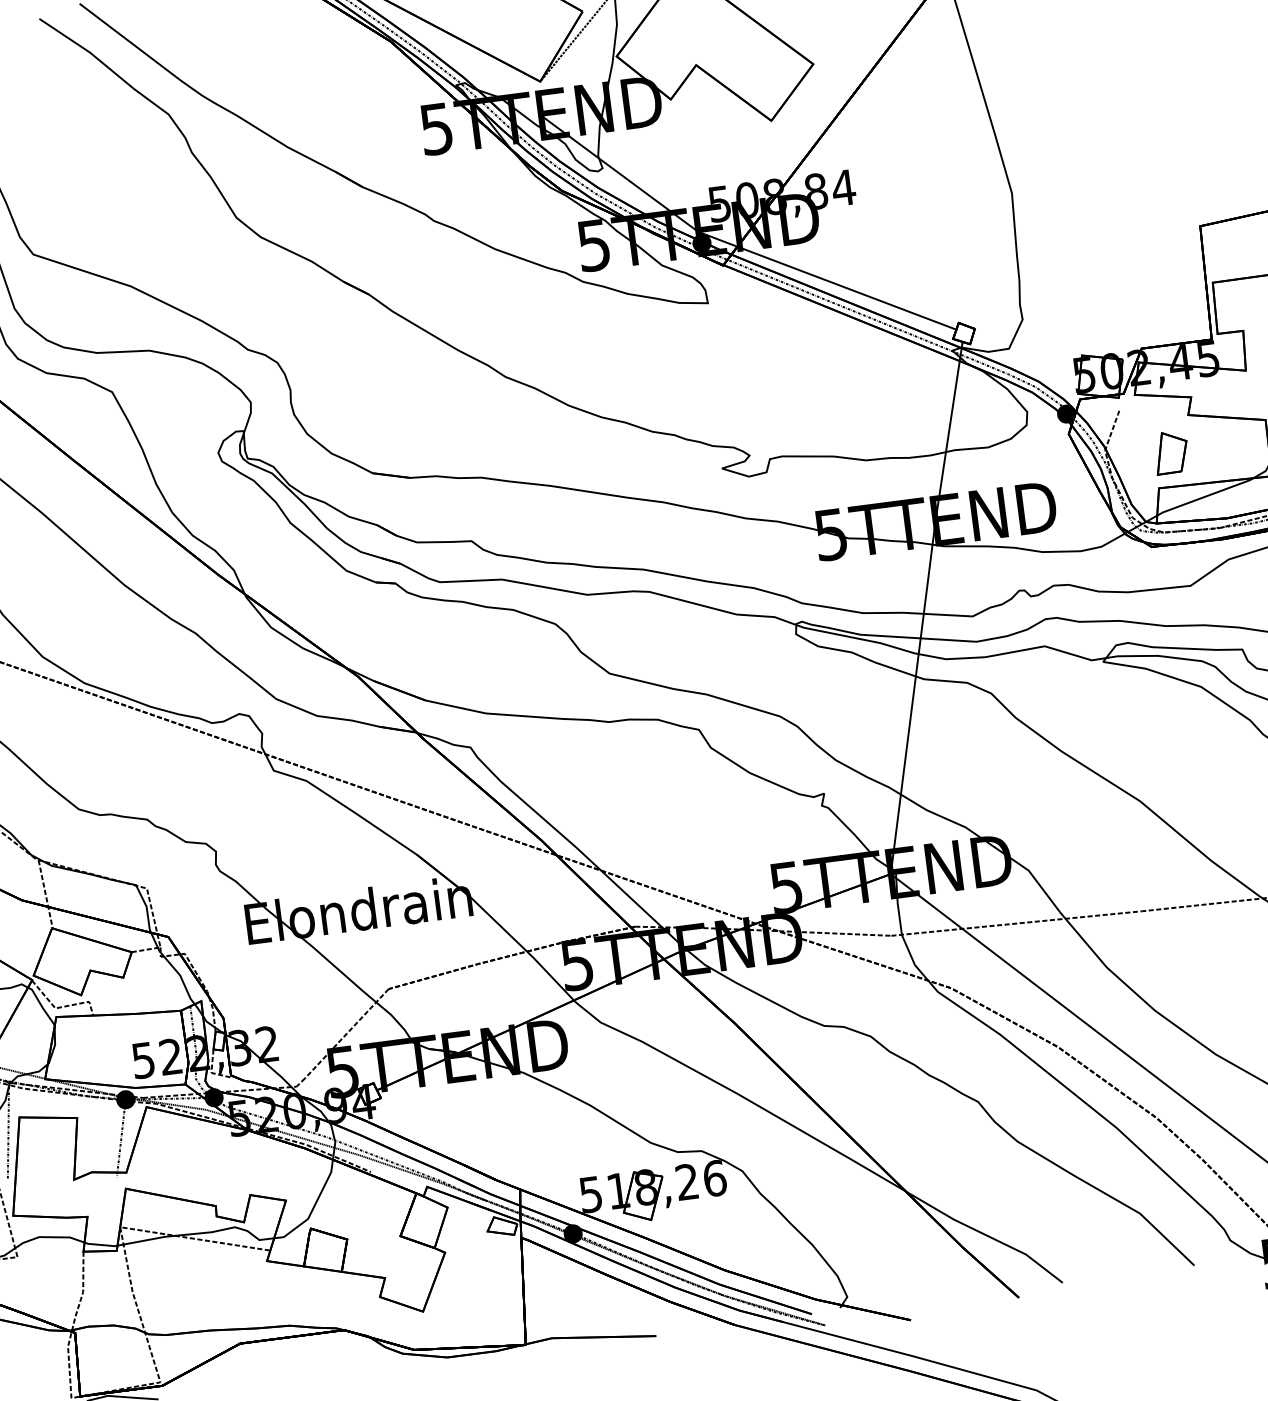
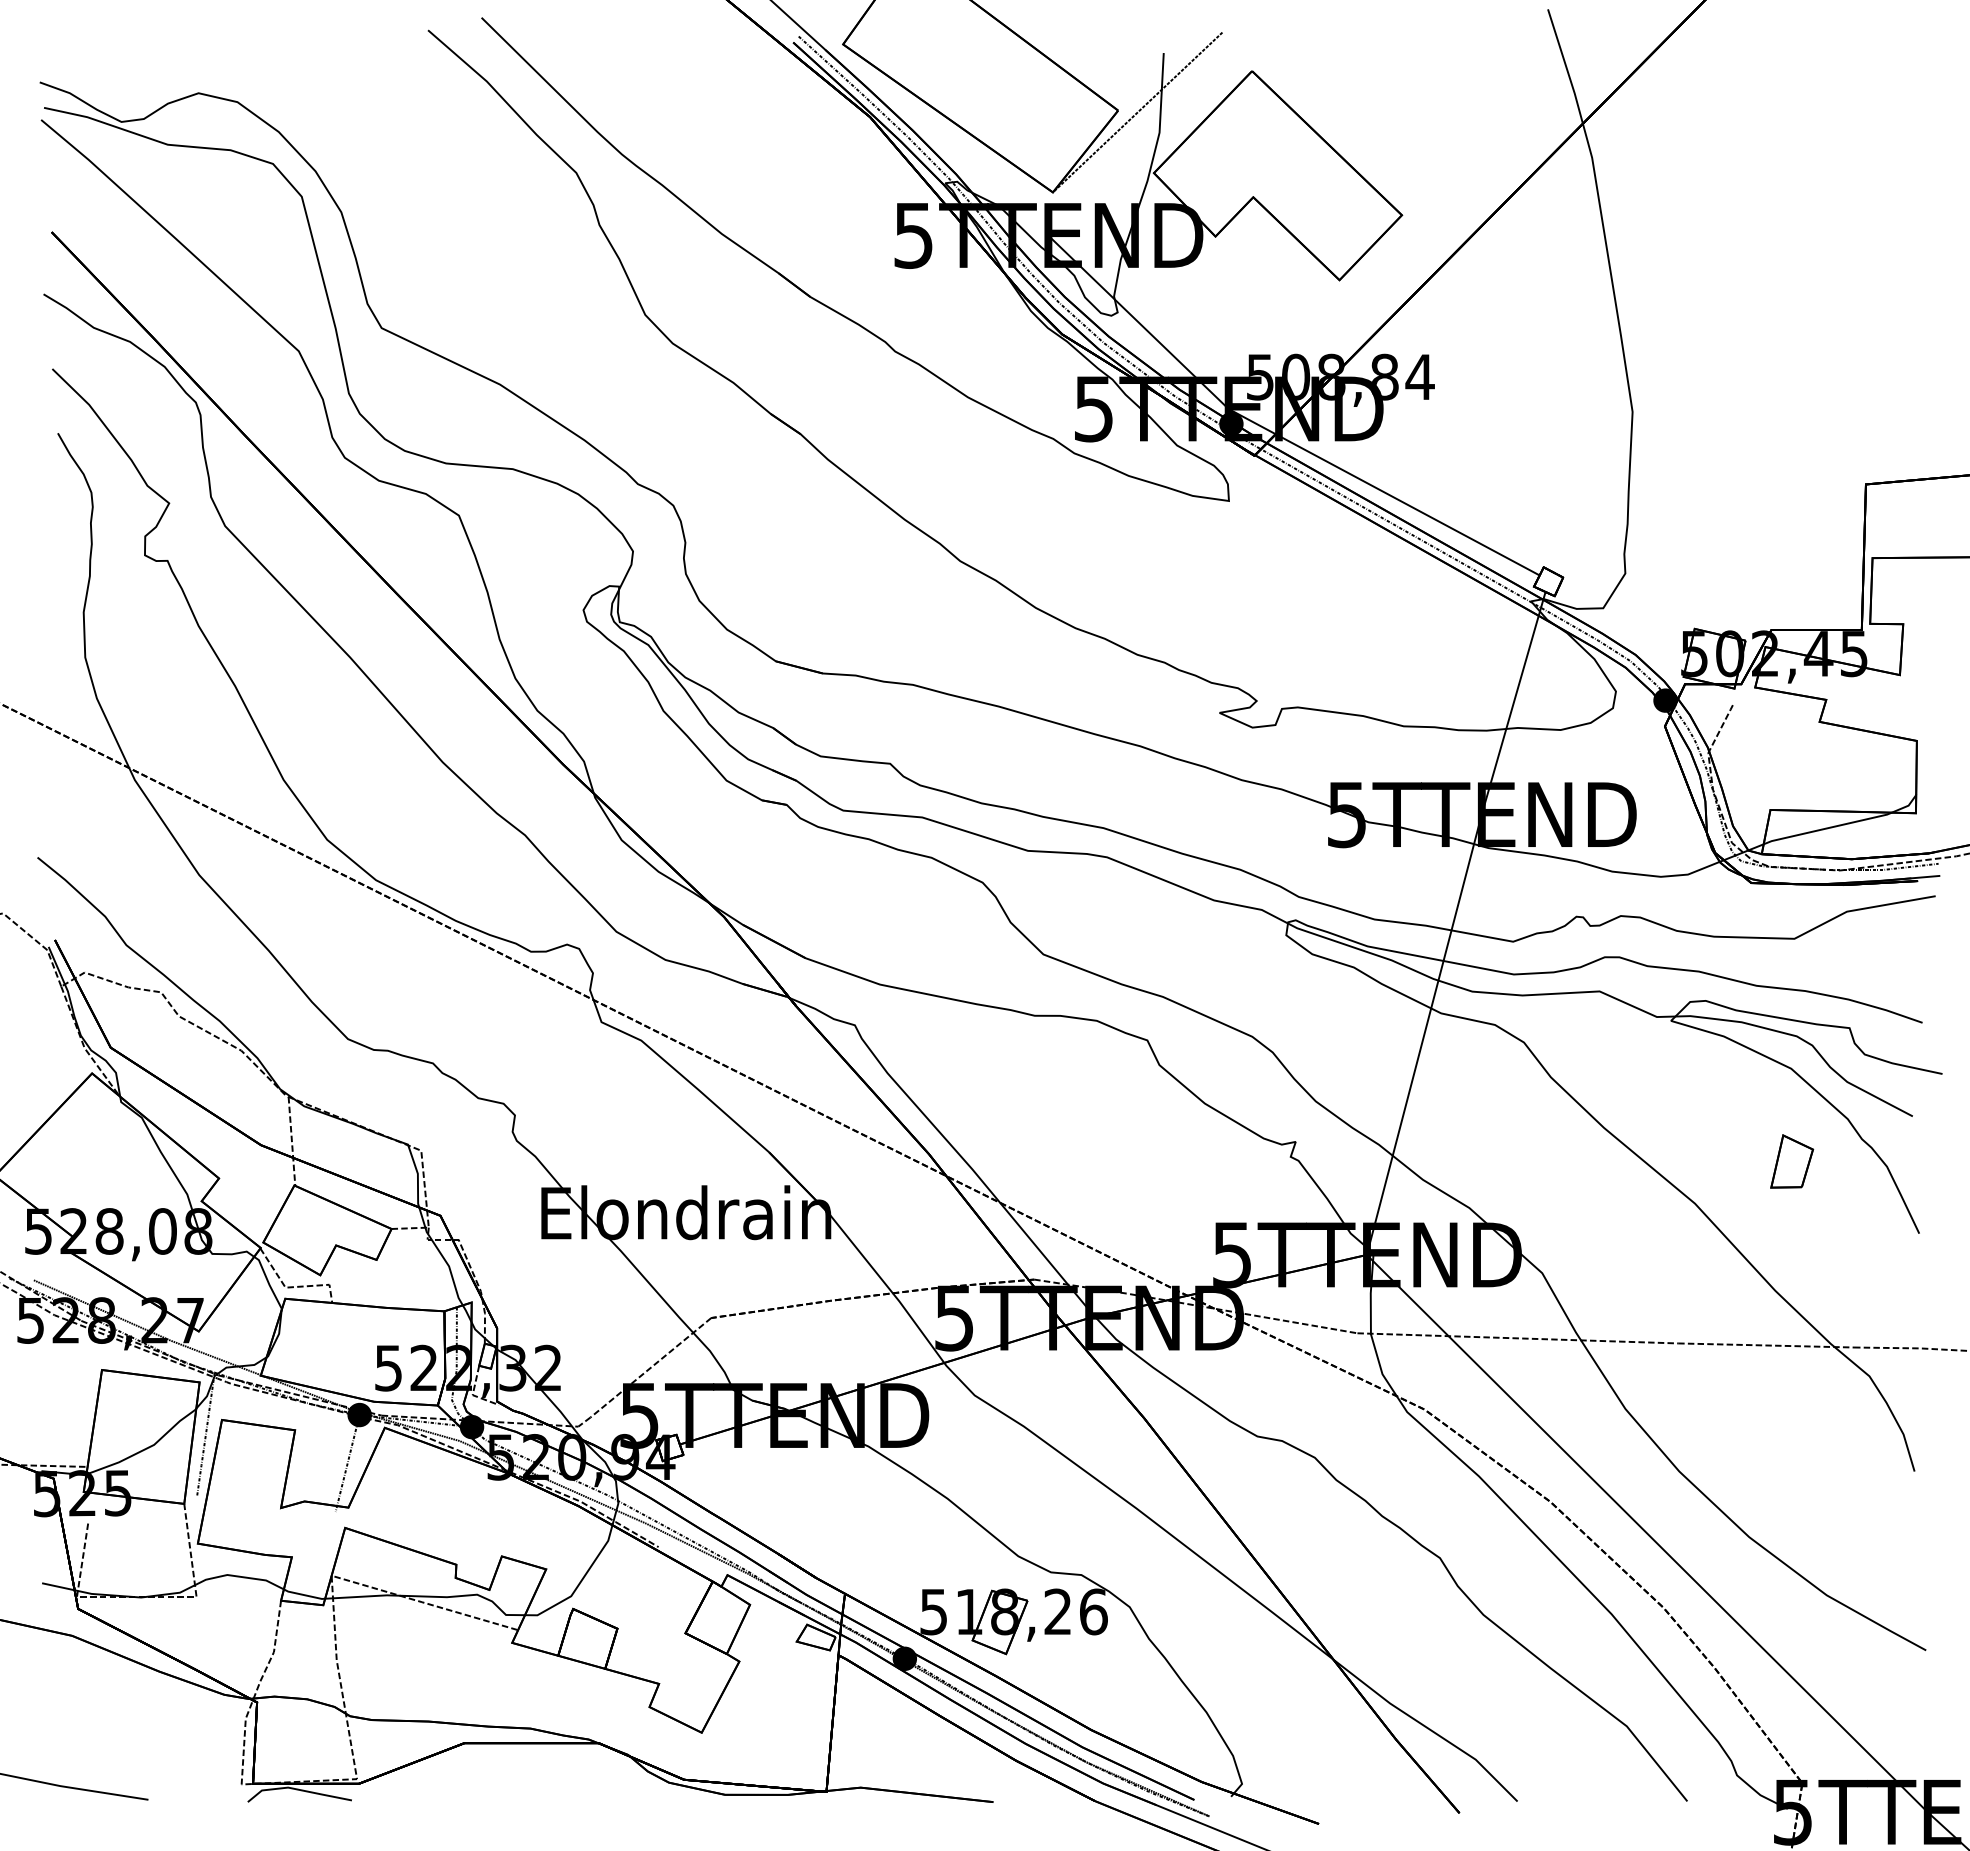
part: (1171, 452) -> (1792, 1161), moved

